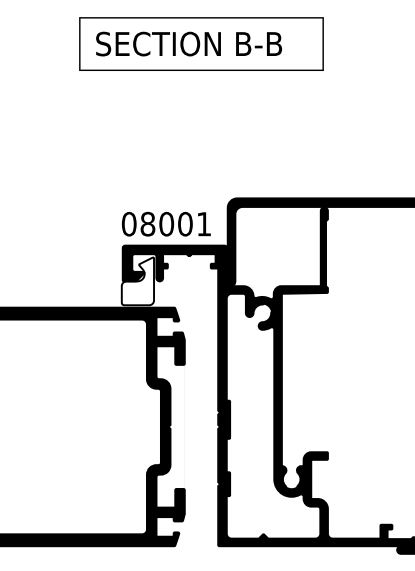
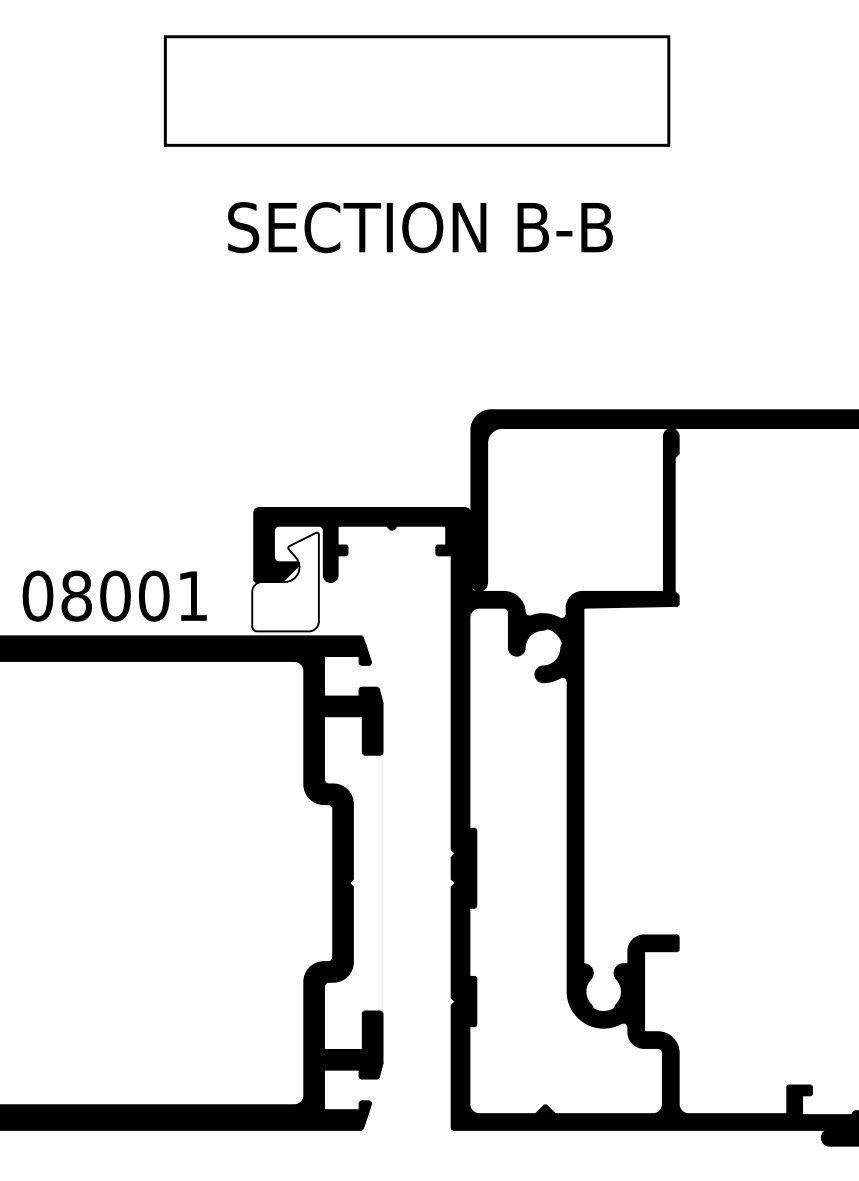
text: (189, 43) -> (421, 226), moved
text: (165, 224) -> (112, 596), moved

